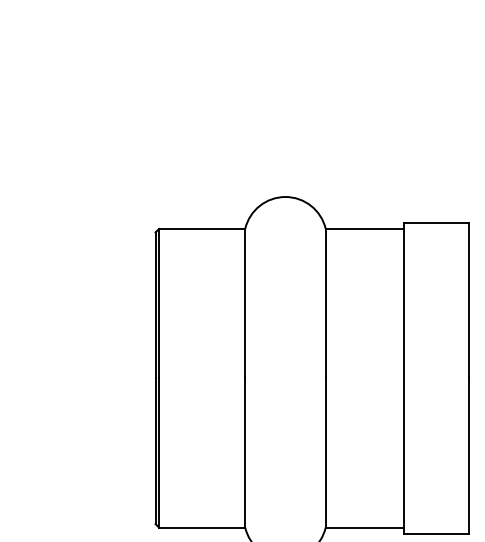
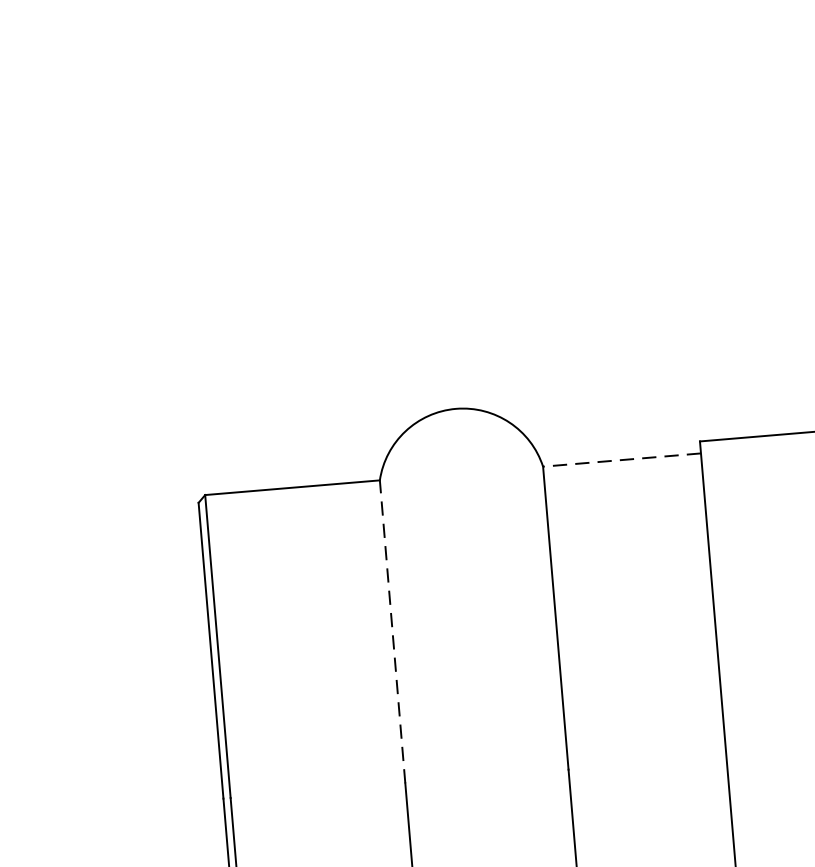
line: (364, 228) -> (621, 459), solid -> dashed
line: (245, 303) -> (393, 631), solid -> dashed

